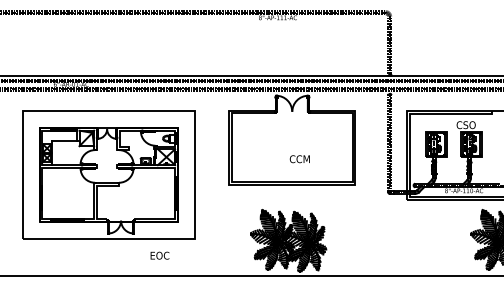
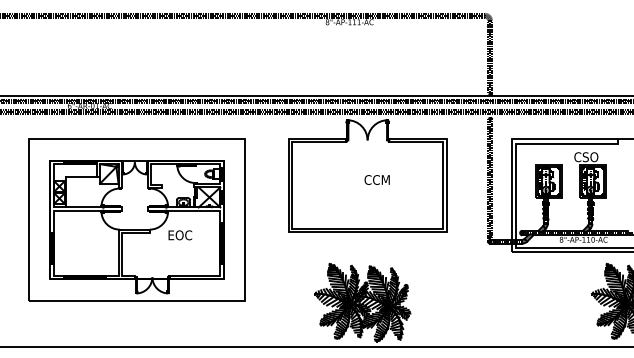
text: (299, 158) -> (376, 179), moved
text: (160, 255) -> (180, 235), moved

